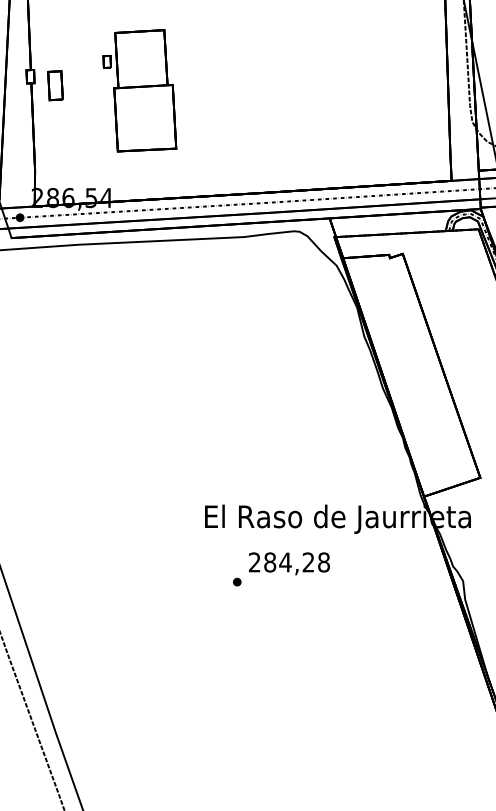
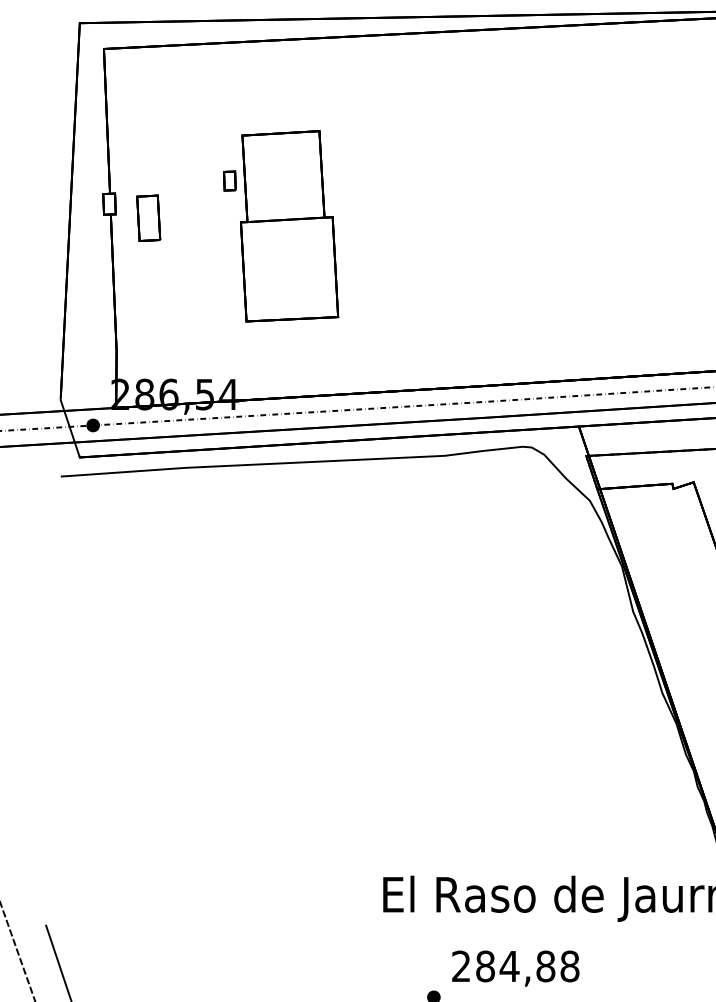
text: (308, 562) -> (545, 966), 284,28 -> 284,88

